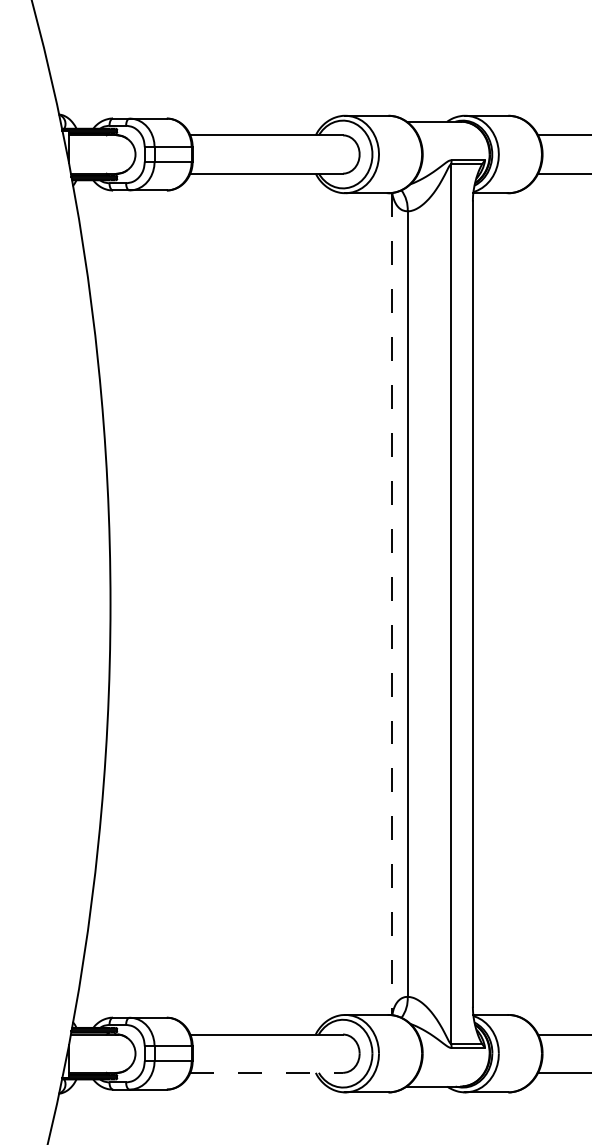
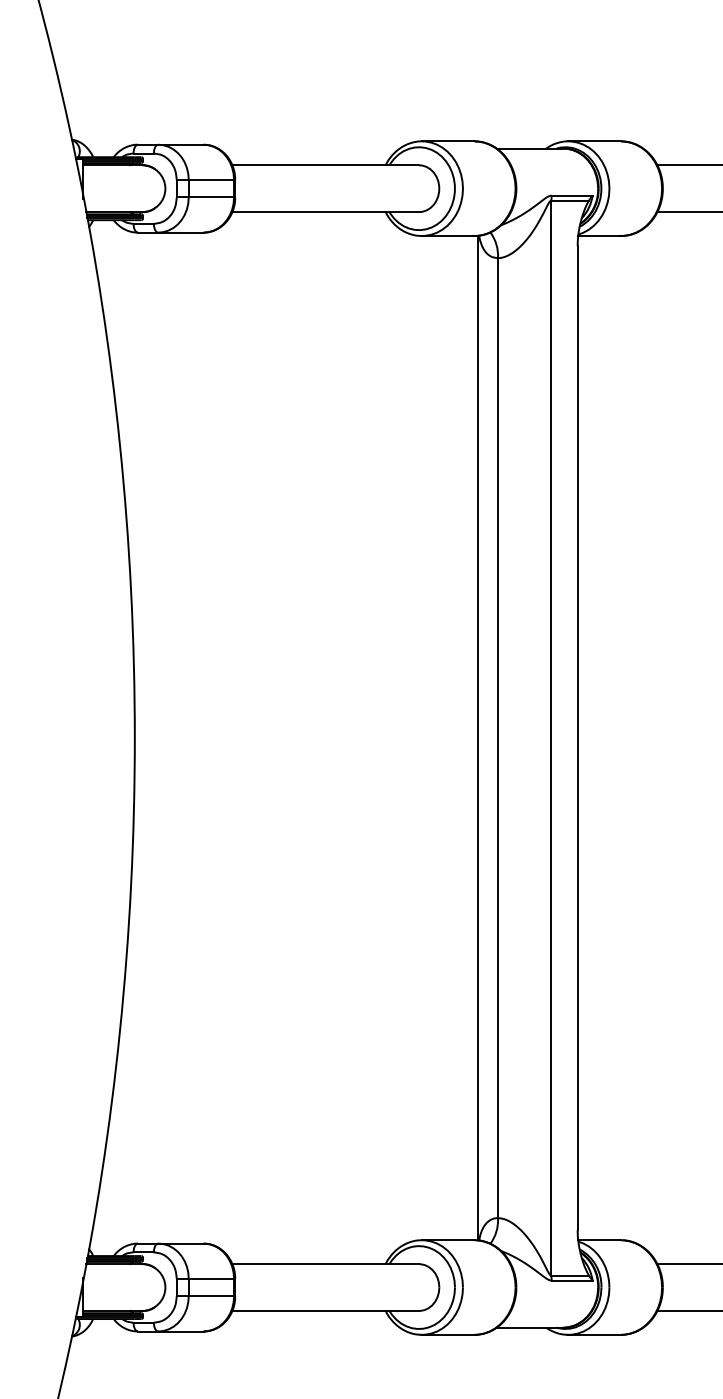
line: (391, 604) -> (478, 738), dashed -> solid
line: (267, 1072) -> (326, 1310), dashed -> solid

